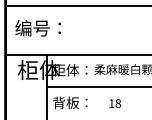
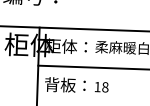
text: (114, 103) -> (100, 87), moved

